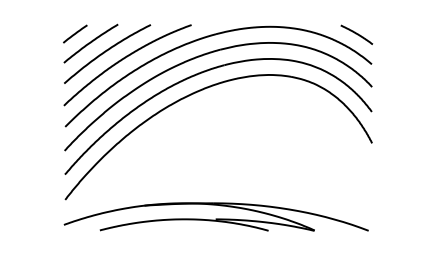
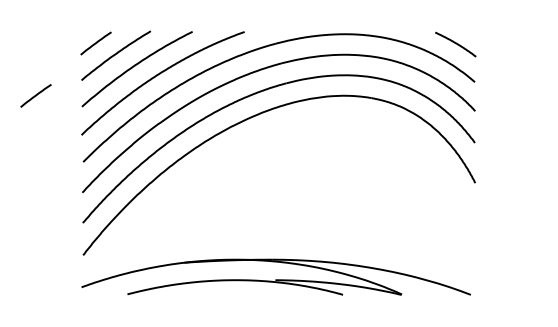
line: (28, 74) -> (36, 95), added

